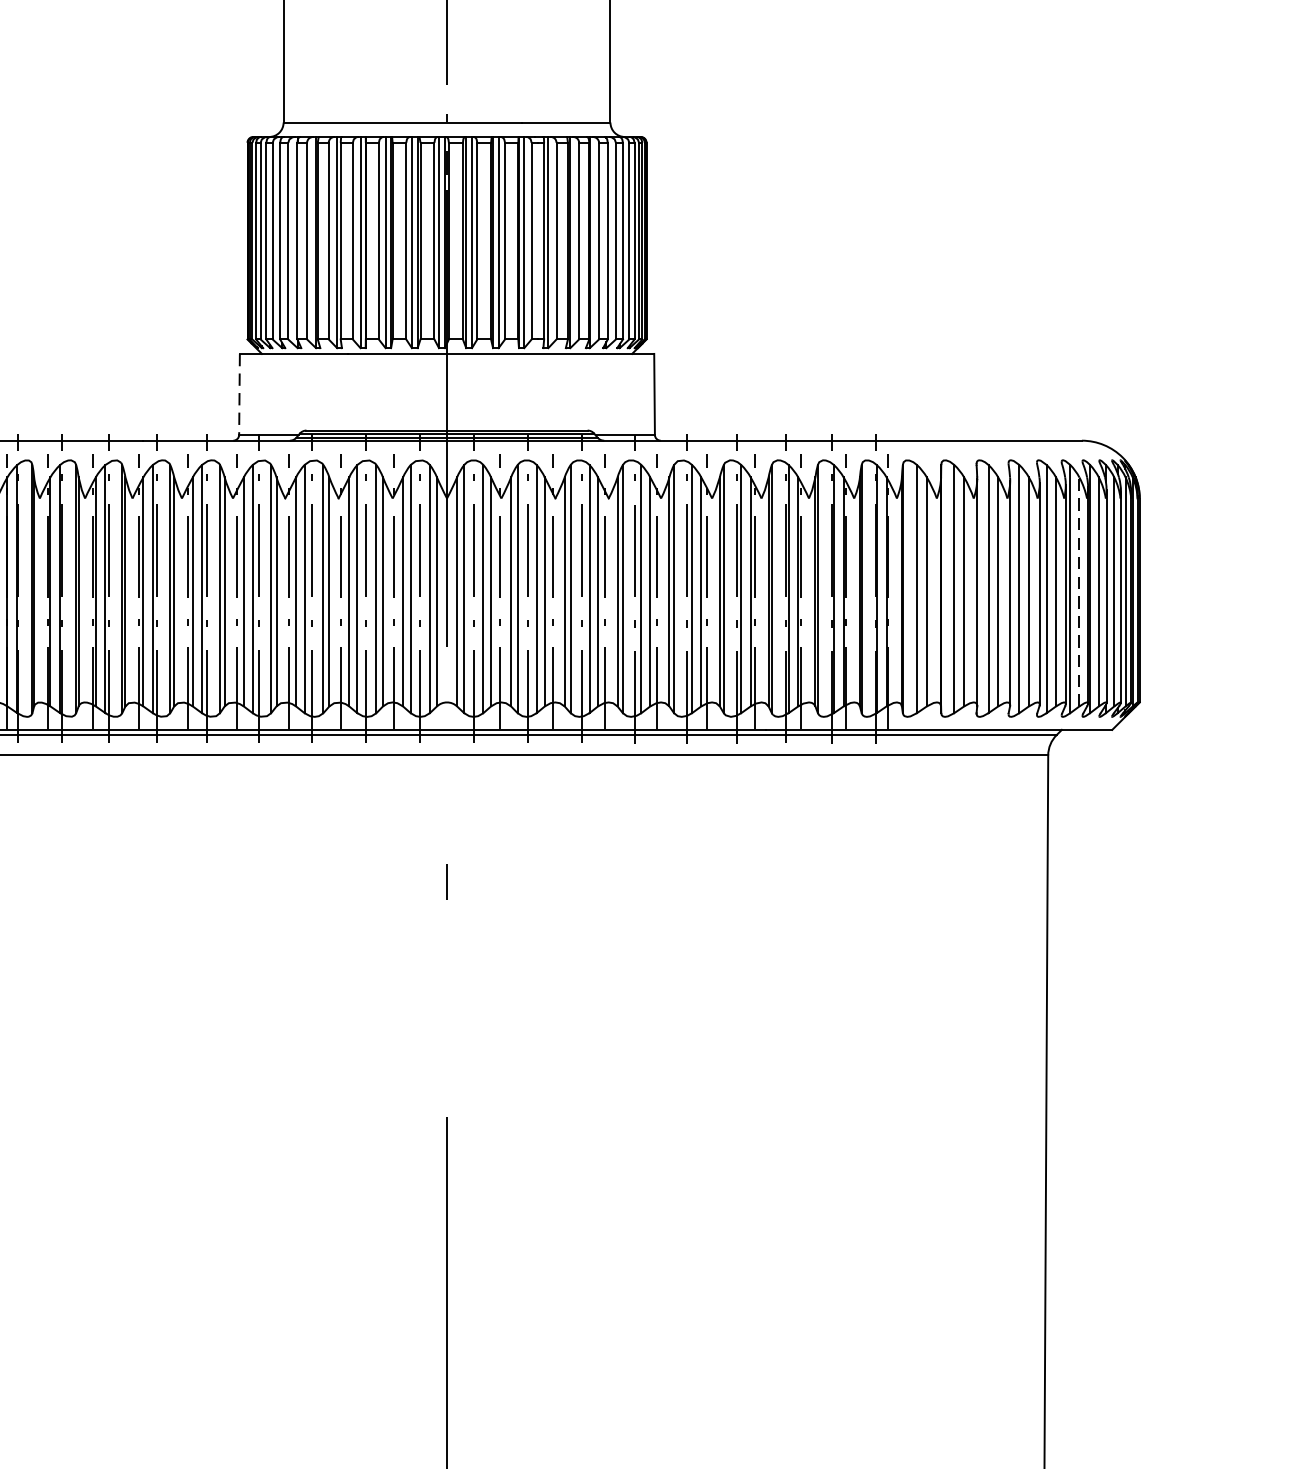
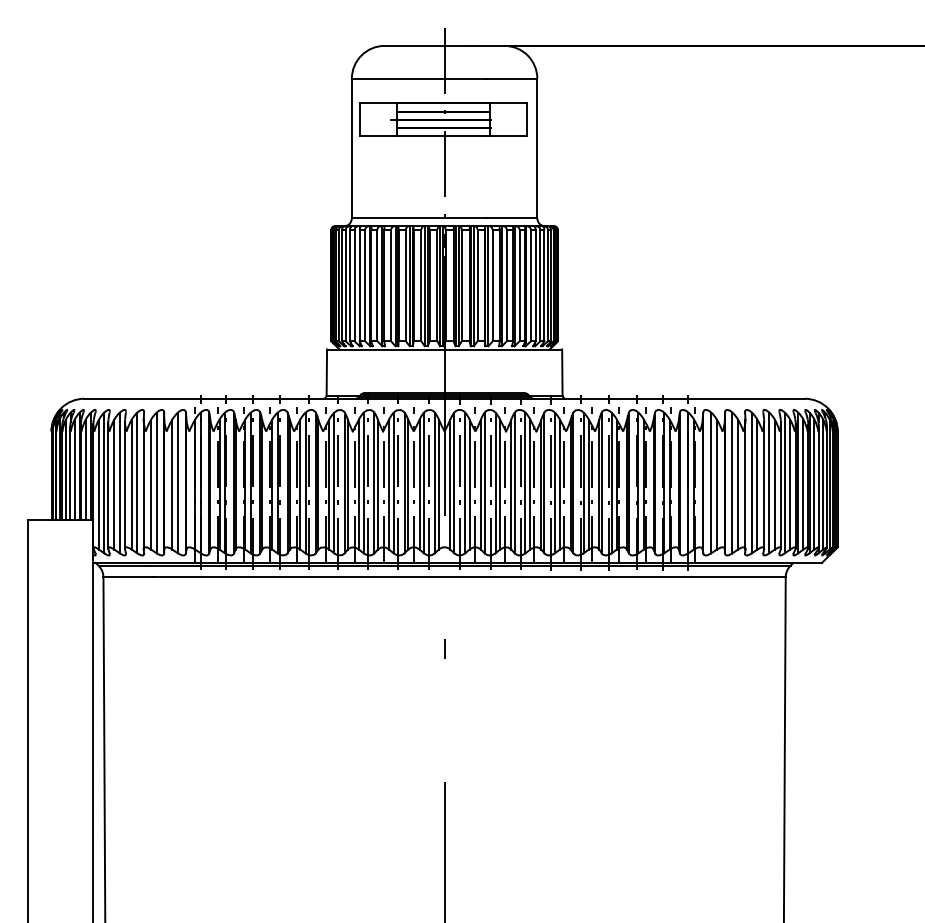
line: (238, 394) -> (326, 372), dashed -> solid
line: (1079, 591) -> (803, 484), dashed -> solid

